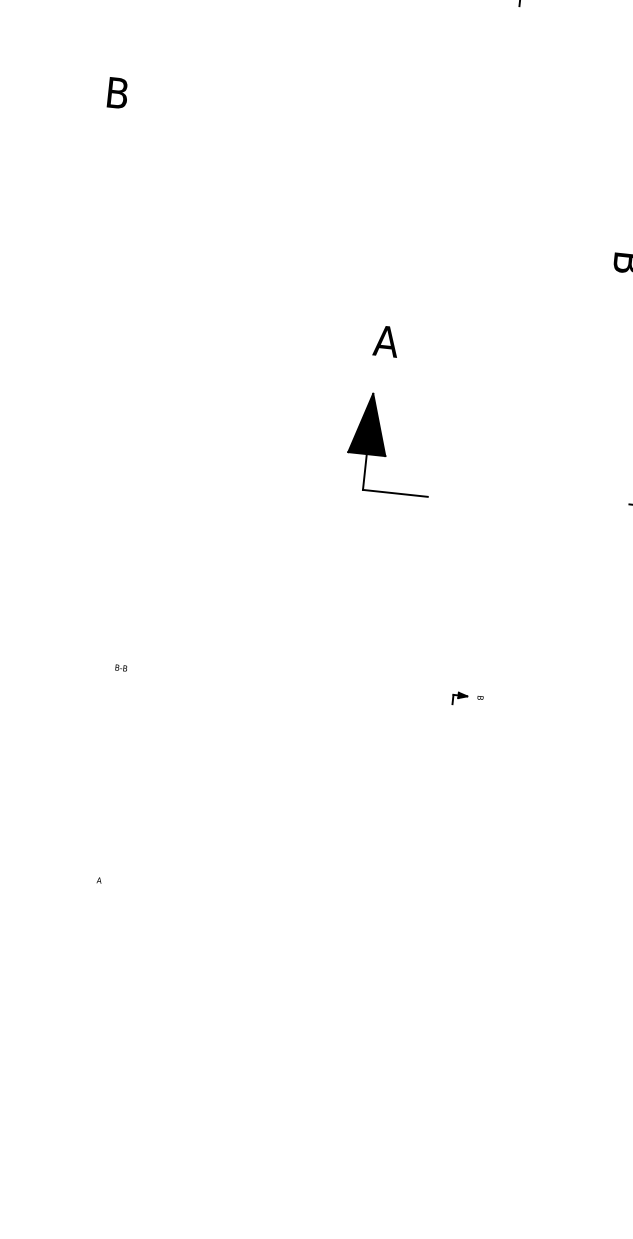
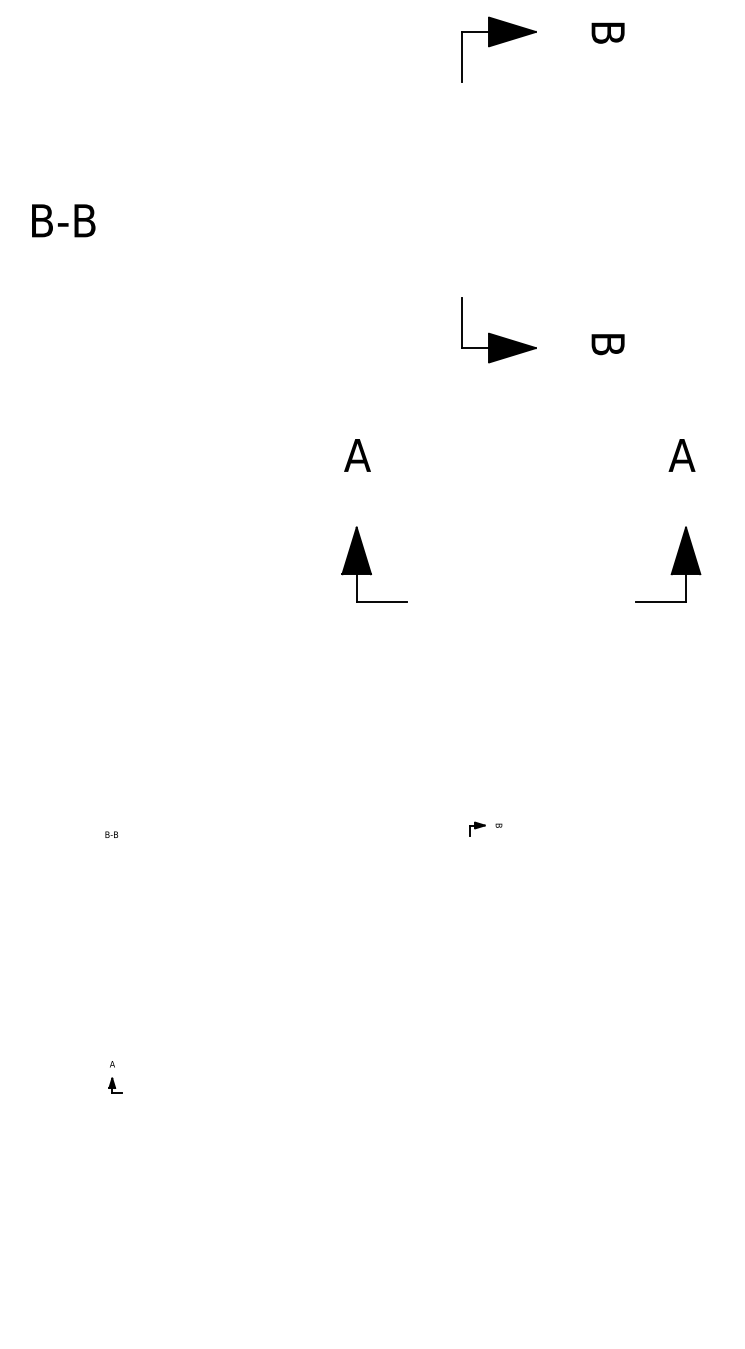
text: (149, 96) -> (76, 220), B -> B-B
part: (529, 239) -> (498, 330), added
part: (391, 443) -> (374, 564), size x0.71
part: (100, 900) -> (115, 1085), added

